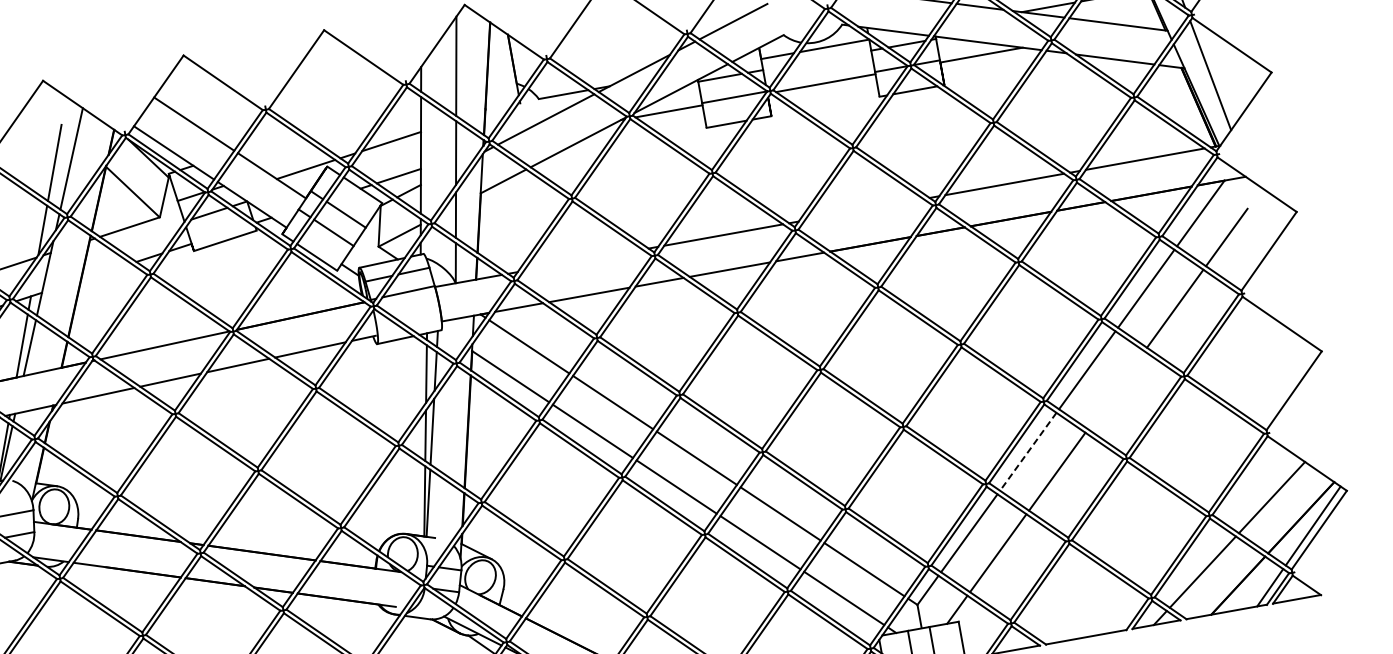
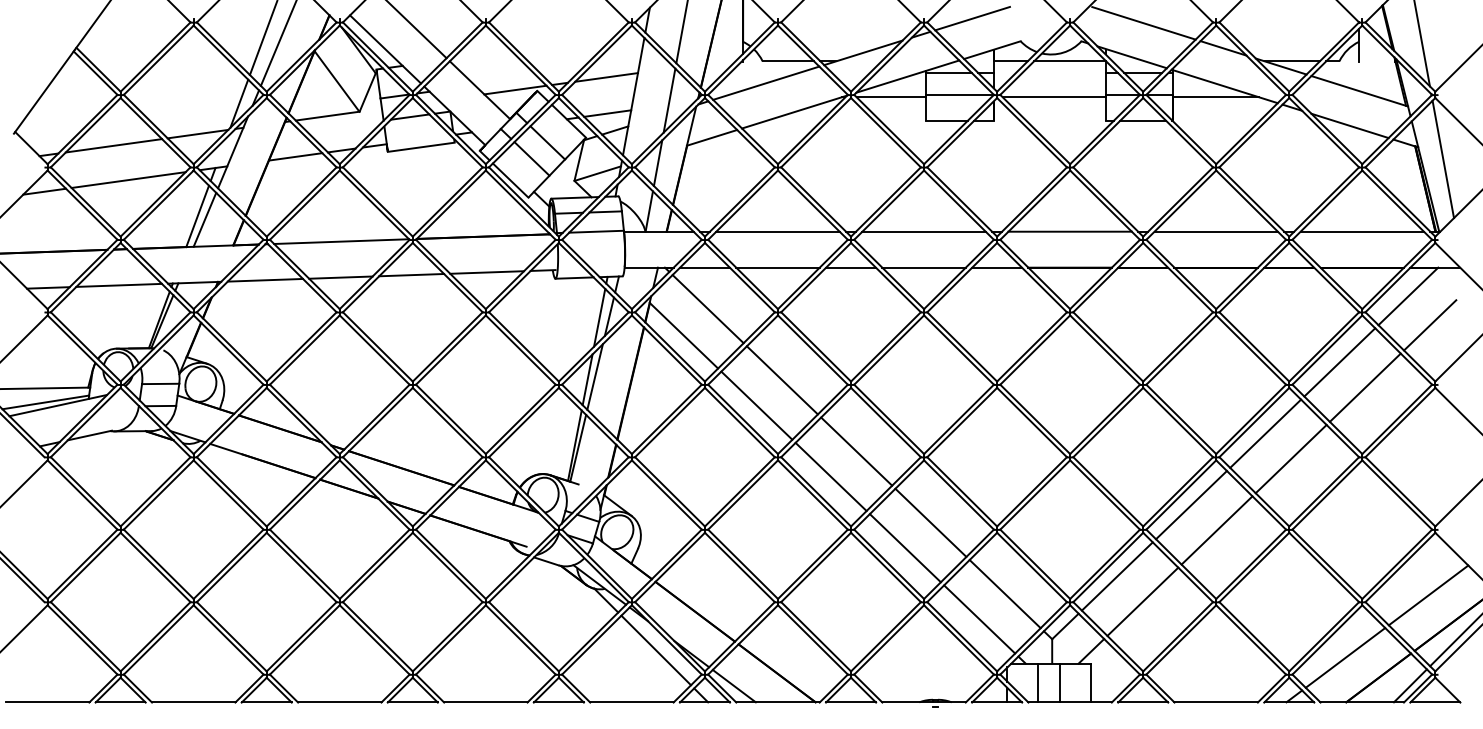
line: (863, 209) -> (1069, 231), added
line: (582, 260) -> (777, 231), added
line: (105, 271) -> (295, 156), added
line: (1115, 389) -> (1290, 458), added
line: (1028, 452) -> (1191, 505), dashed -> solid

